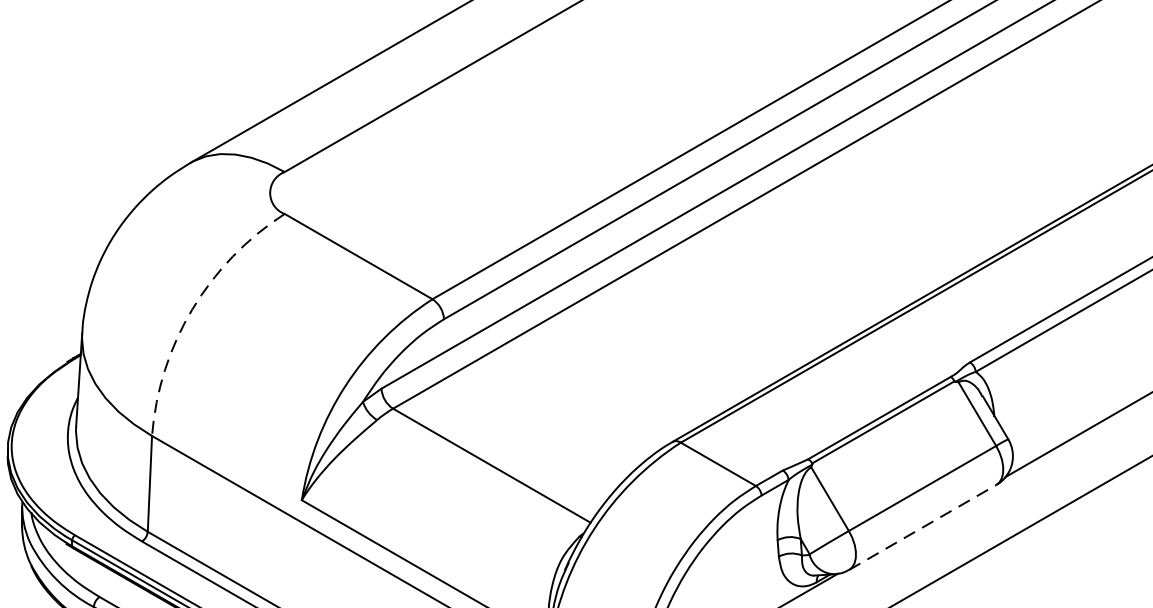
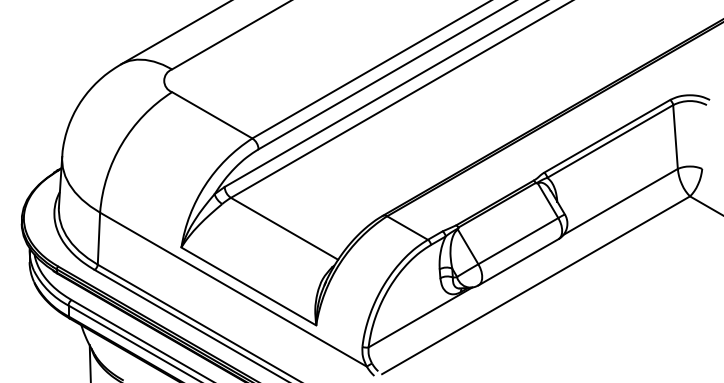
arc: (191, 308) -> (121, 143), dashed -> solid
line: (922, 527) -> (518, 262), dashed -> solid

